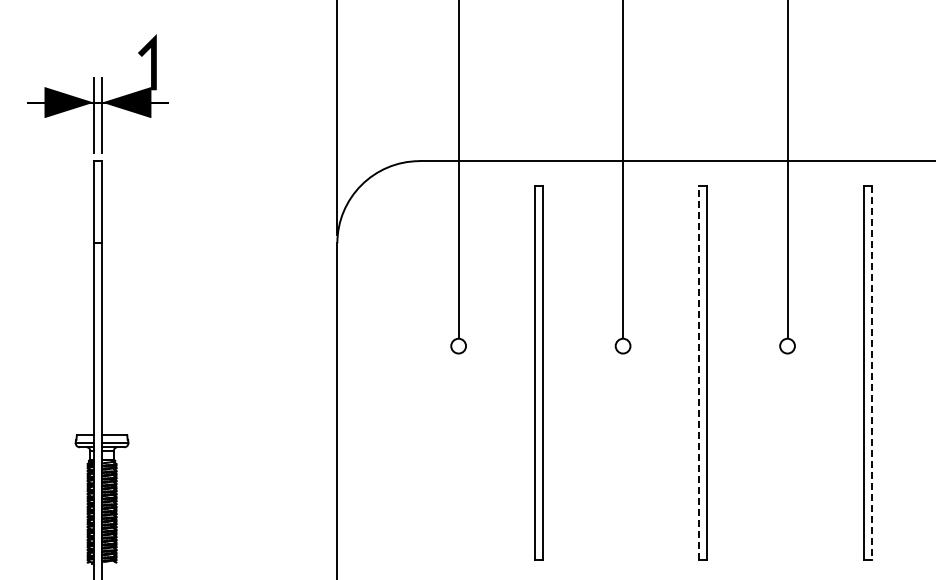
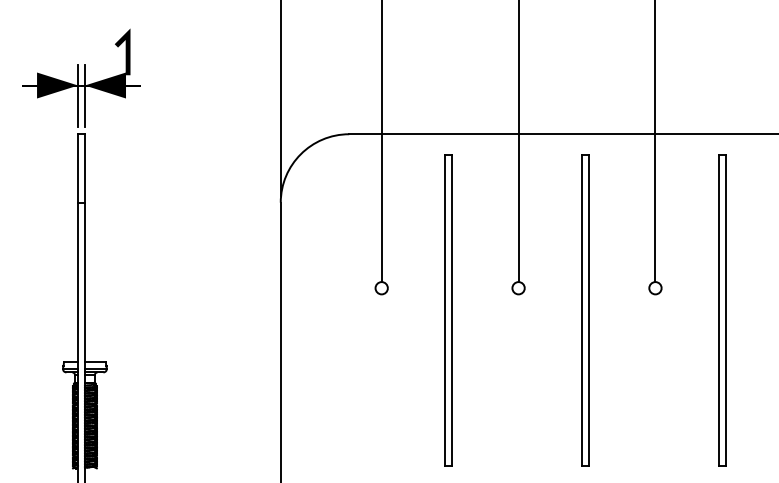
line: (699, 372) -> (582, 310), dashed -> solid
line: (871, 373) -> (725, 310), dashed -> solid

